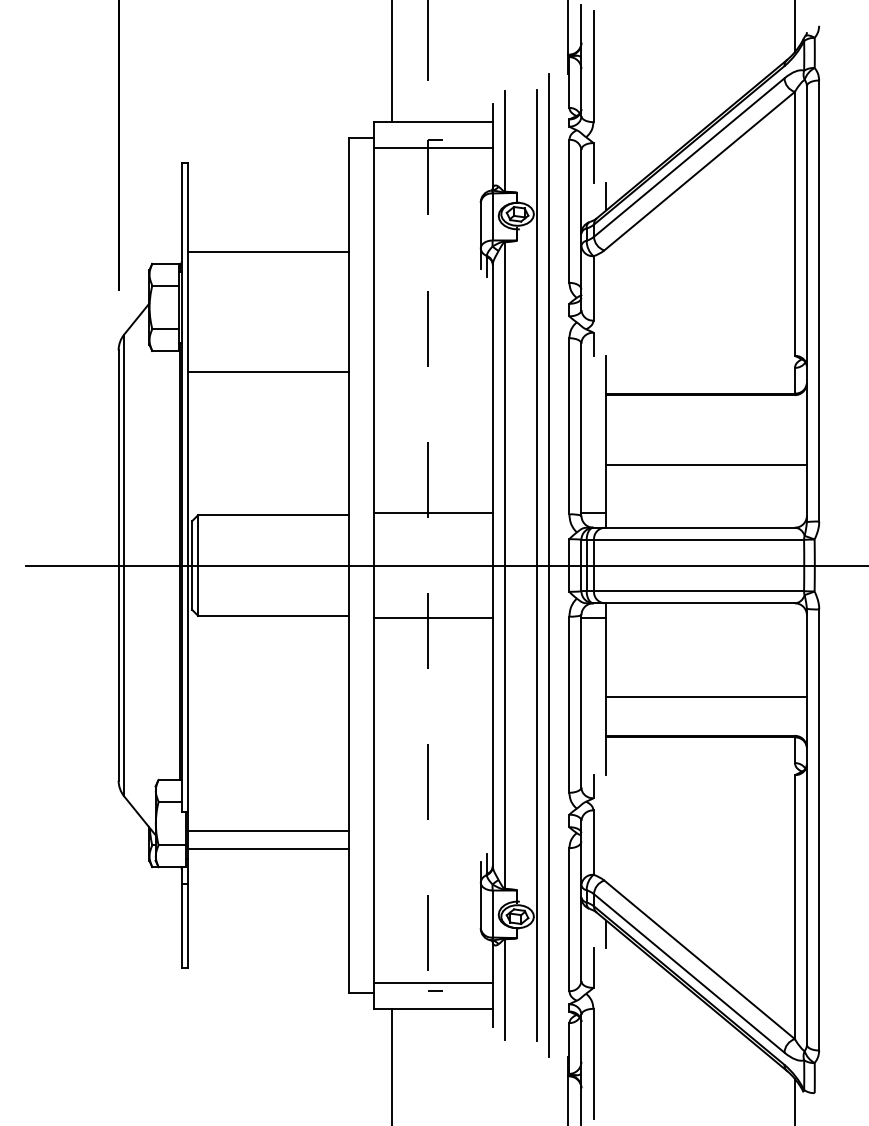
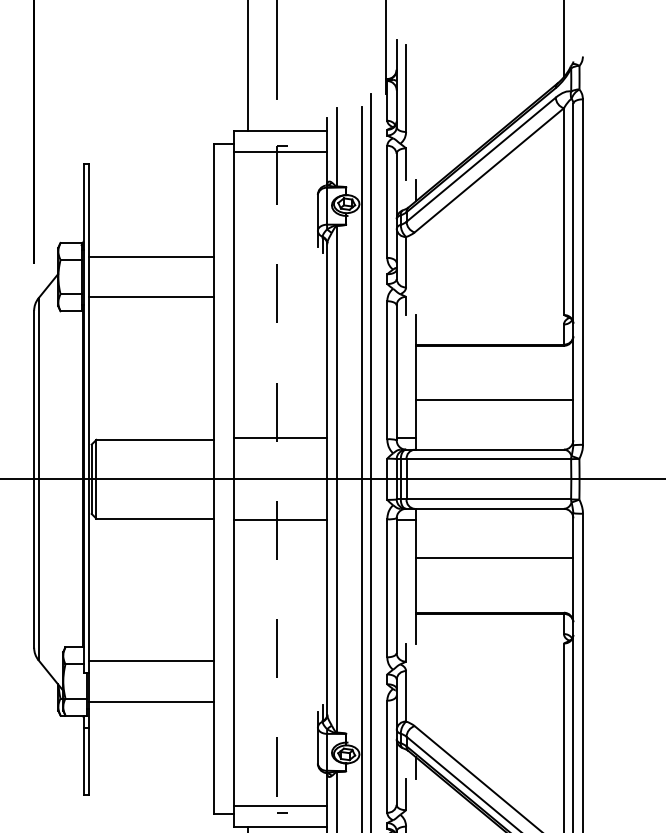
line: (268, 251) -> (151, 256), moved
line: (268, 372) -> (151, 297), moved
line: (706, 697) -> (494, 558), moved
line: (268, 830) -> (151, 661), moved

